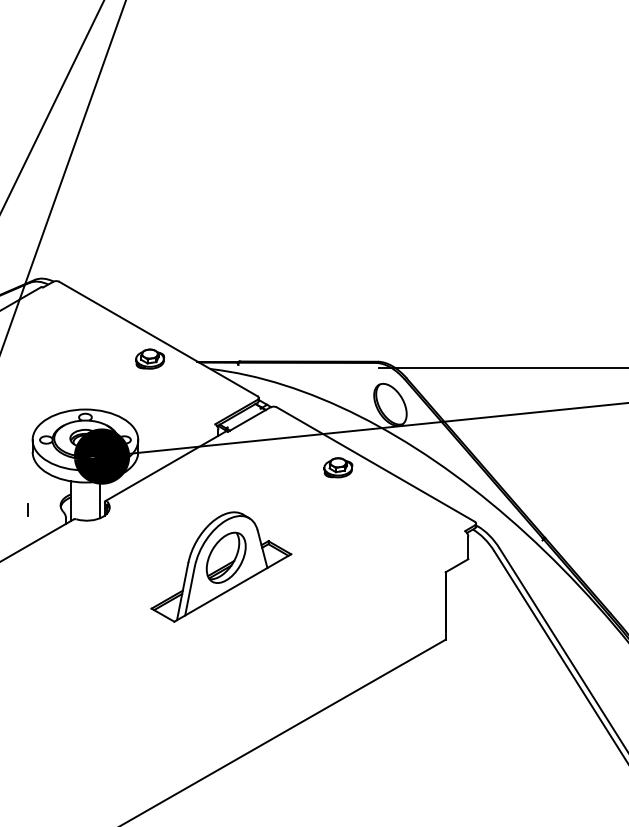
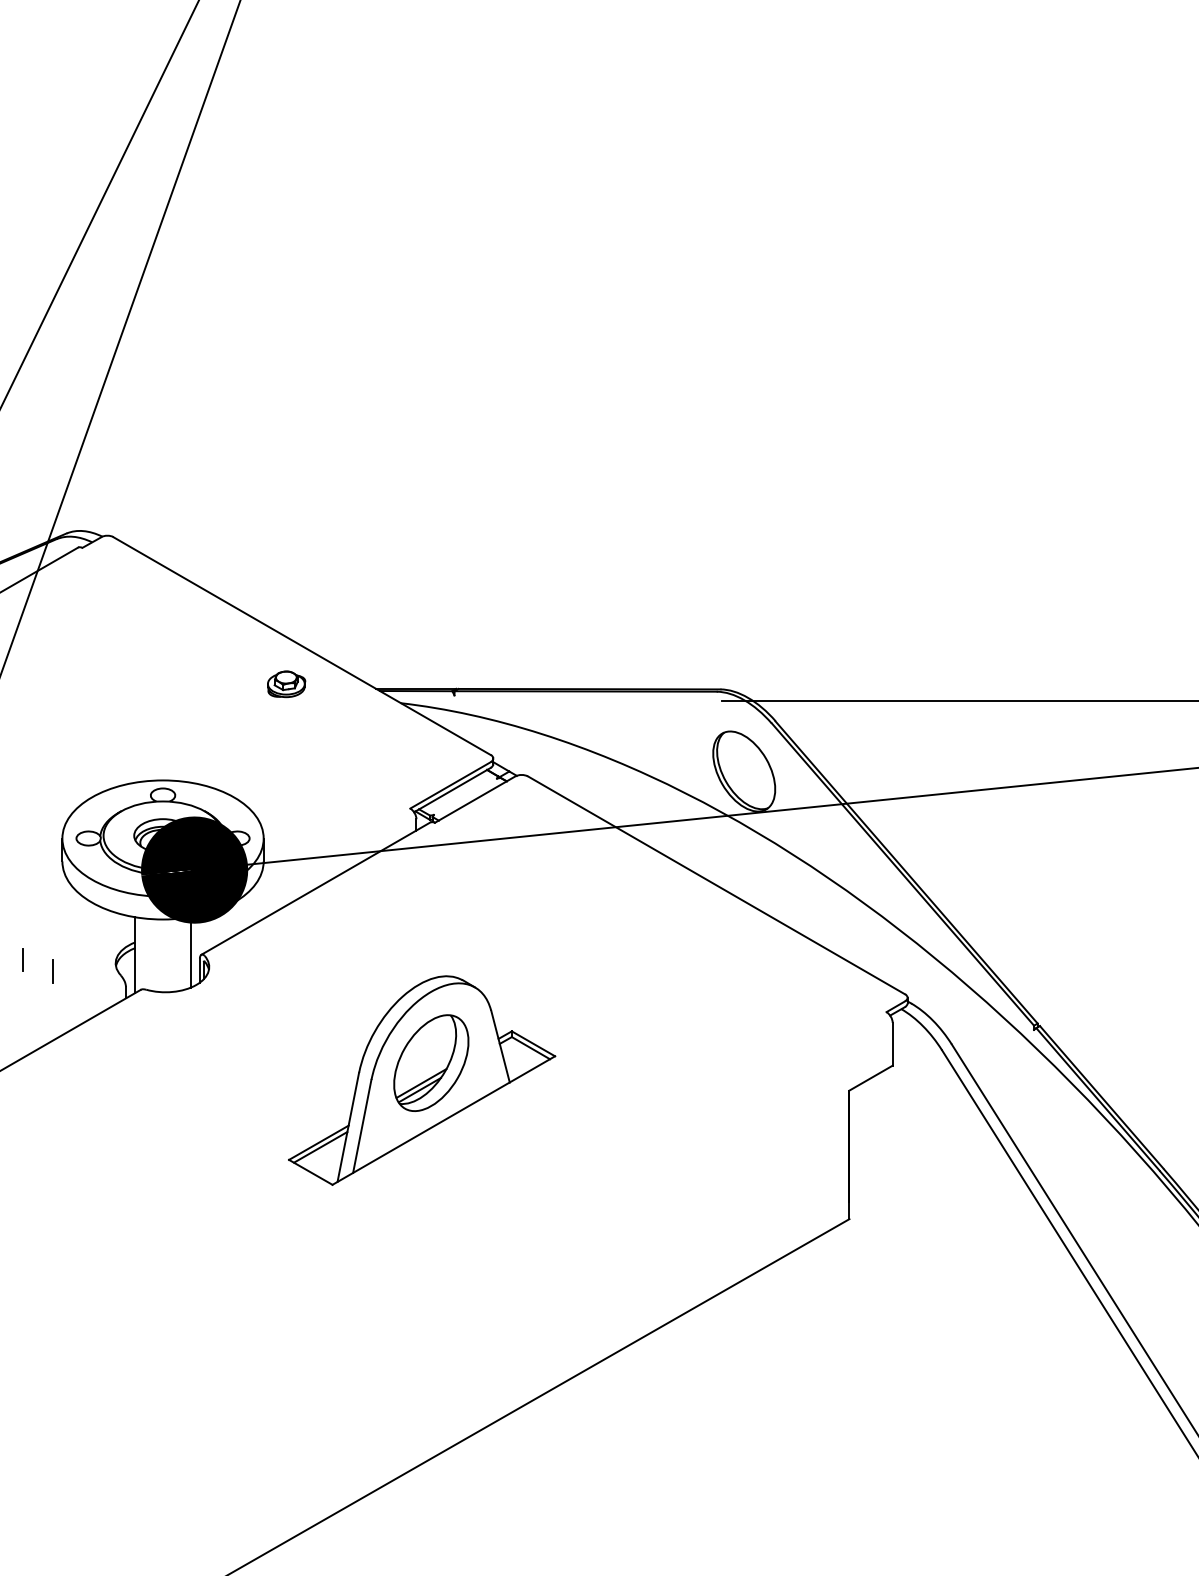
part: (150, 358) -> (286, 683), size x0.7
part: (338, 467) -> (645, 890), removed
line: (11, 503) -> (22, 959), added

